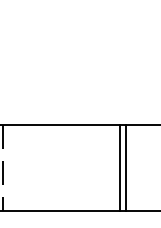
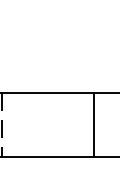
line: (120, 166) -> (89, 124), removed

